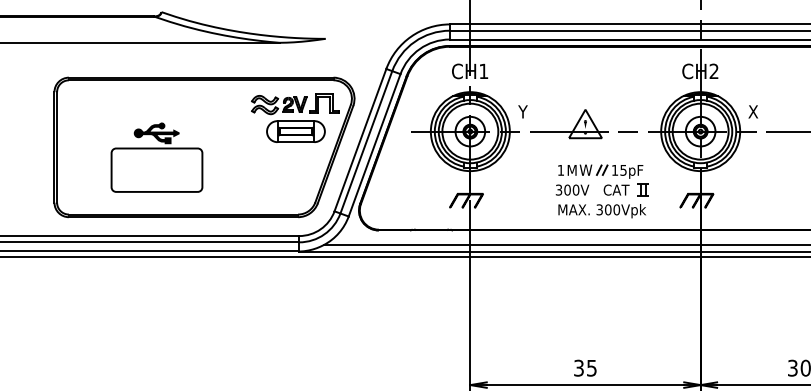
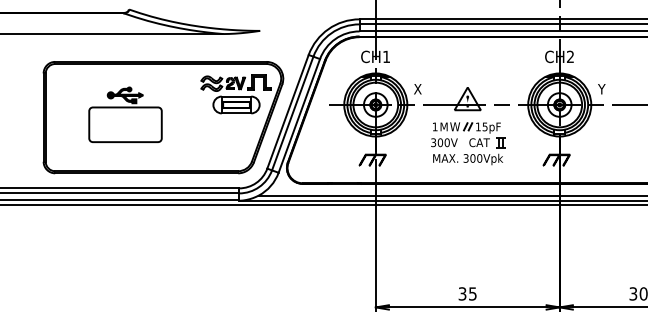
text: (522, 112) -> (417, 89), Y -> X
text: (752, 112) -> (601, 89), X -> Y
part: (156, 157) -> (125, 114), moved
part: (602, 191) -> (468, 143), moved

